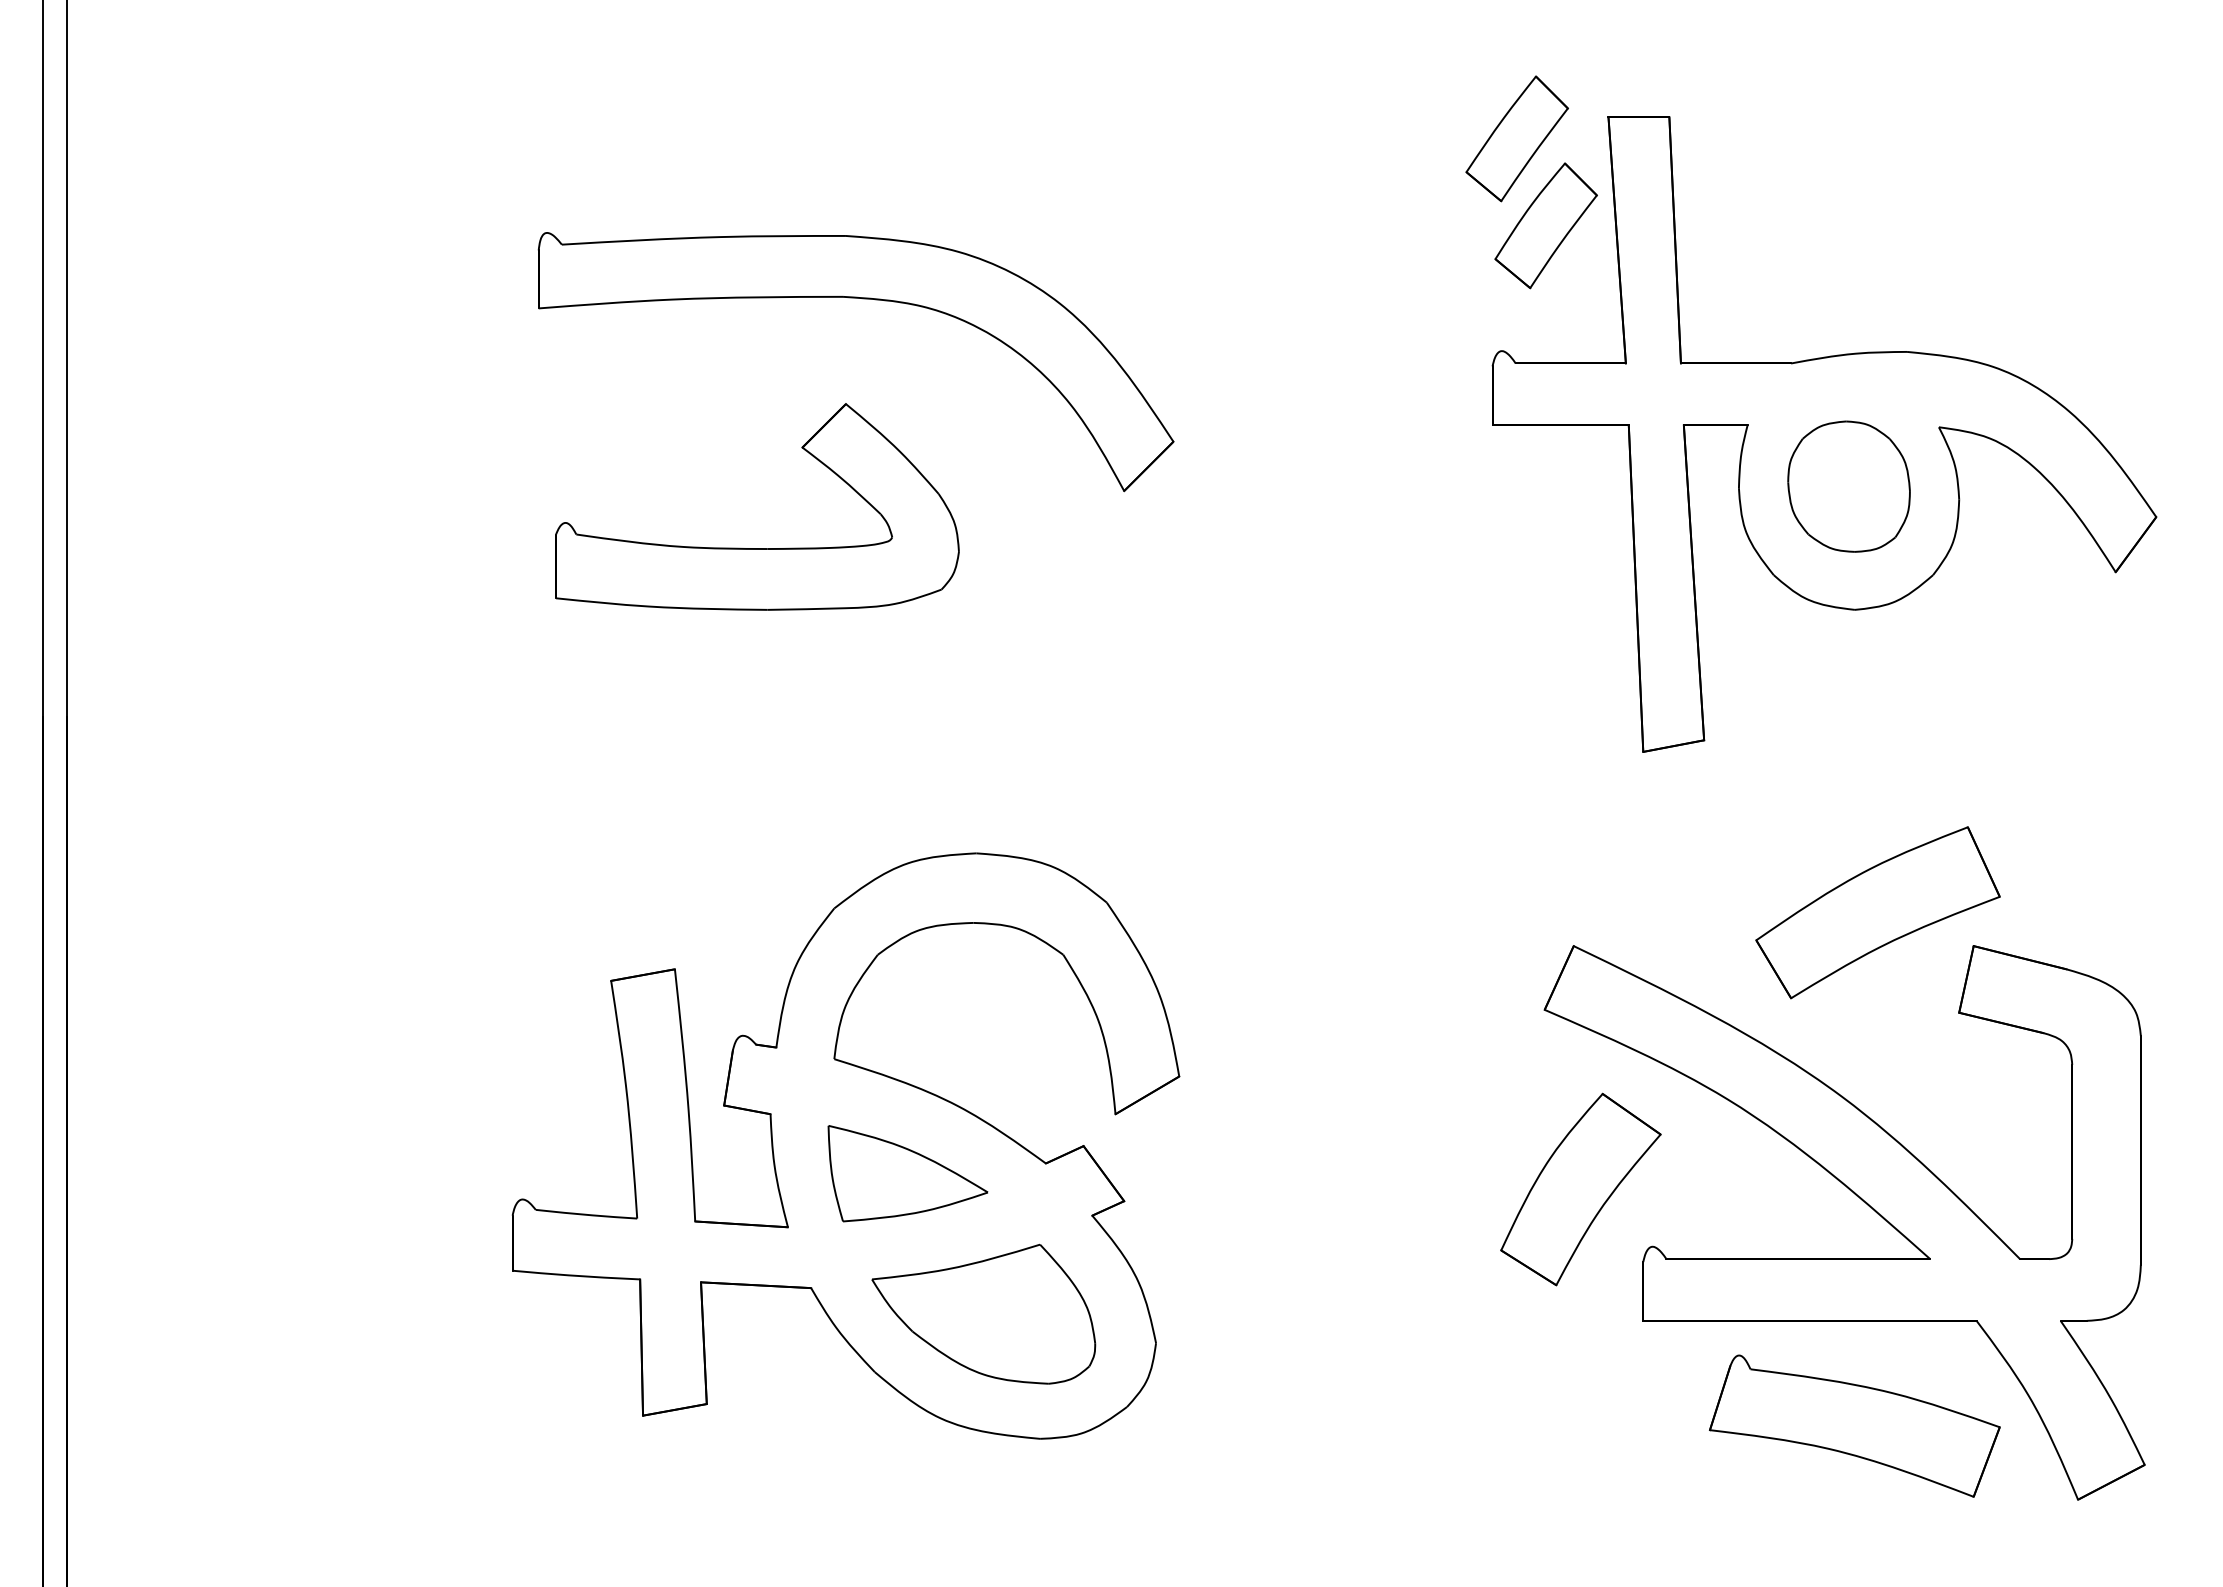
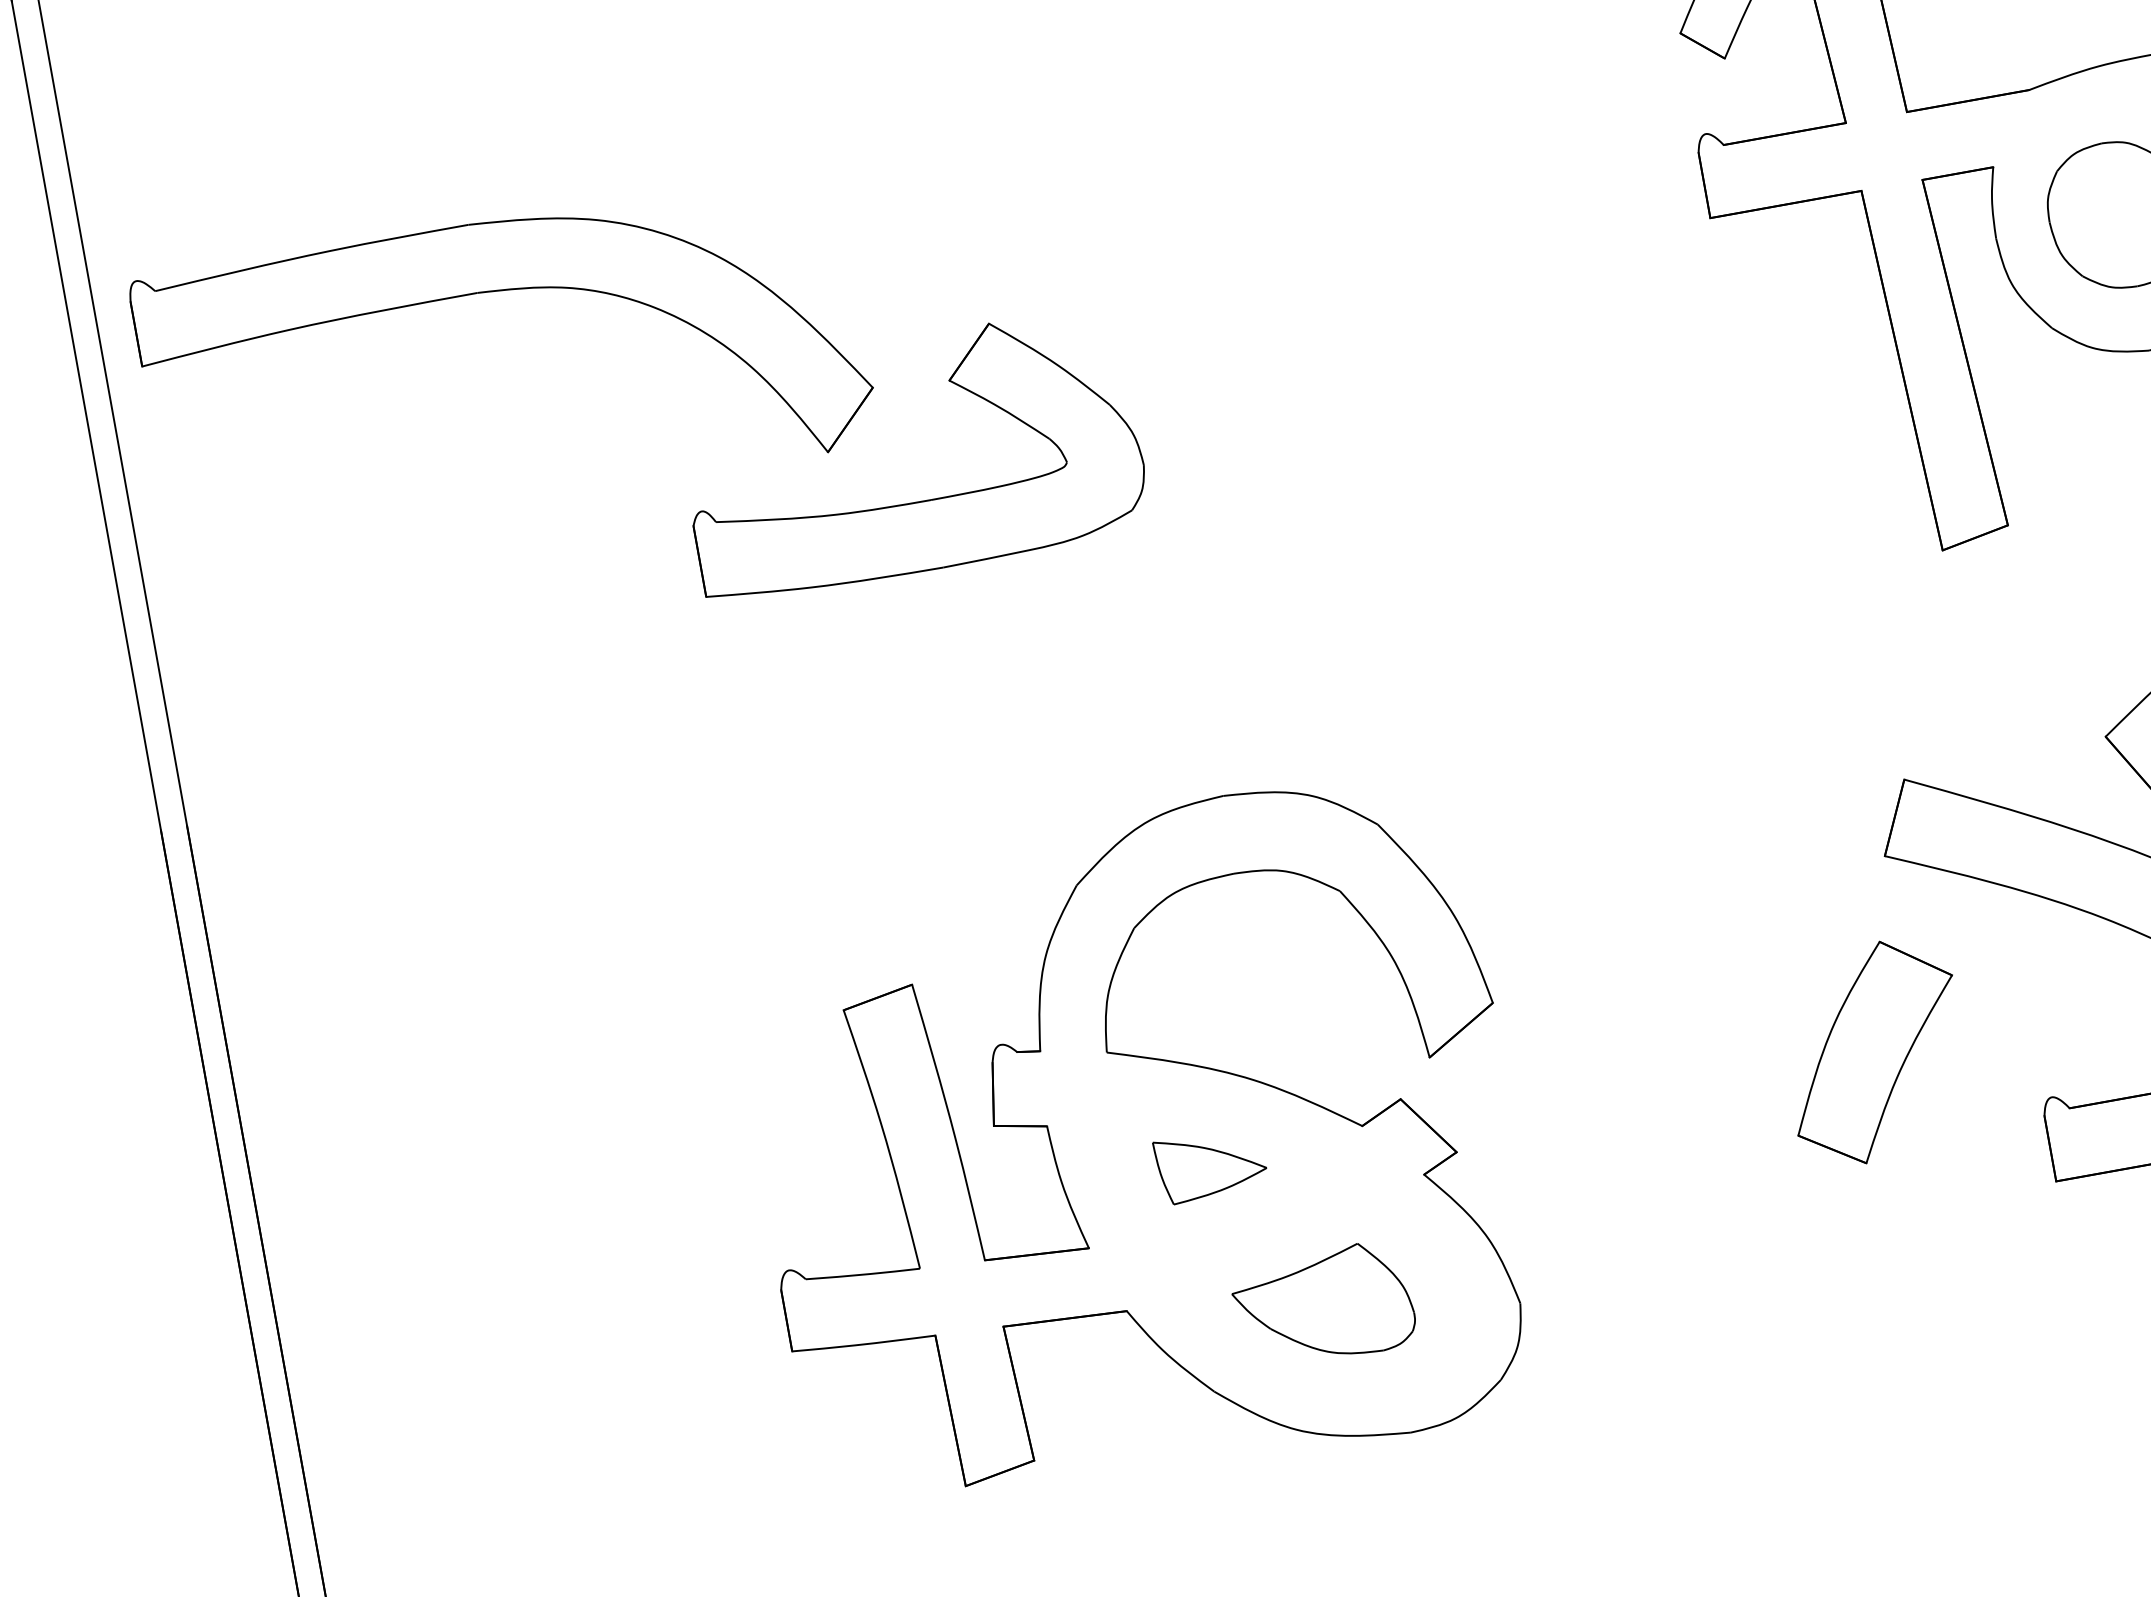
part: (862, 299) -> (499, 292), moved
part: (907, 1173) -> (1210, 1164), size x0.6
part: (1580, 1189) -> (1874, 1052), moved
part: (983, 1313) -> (1323, 1304), size x0.7

